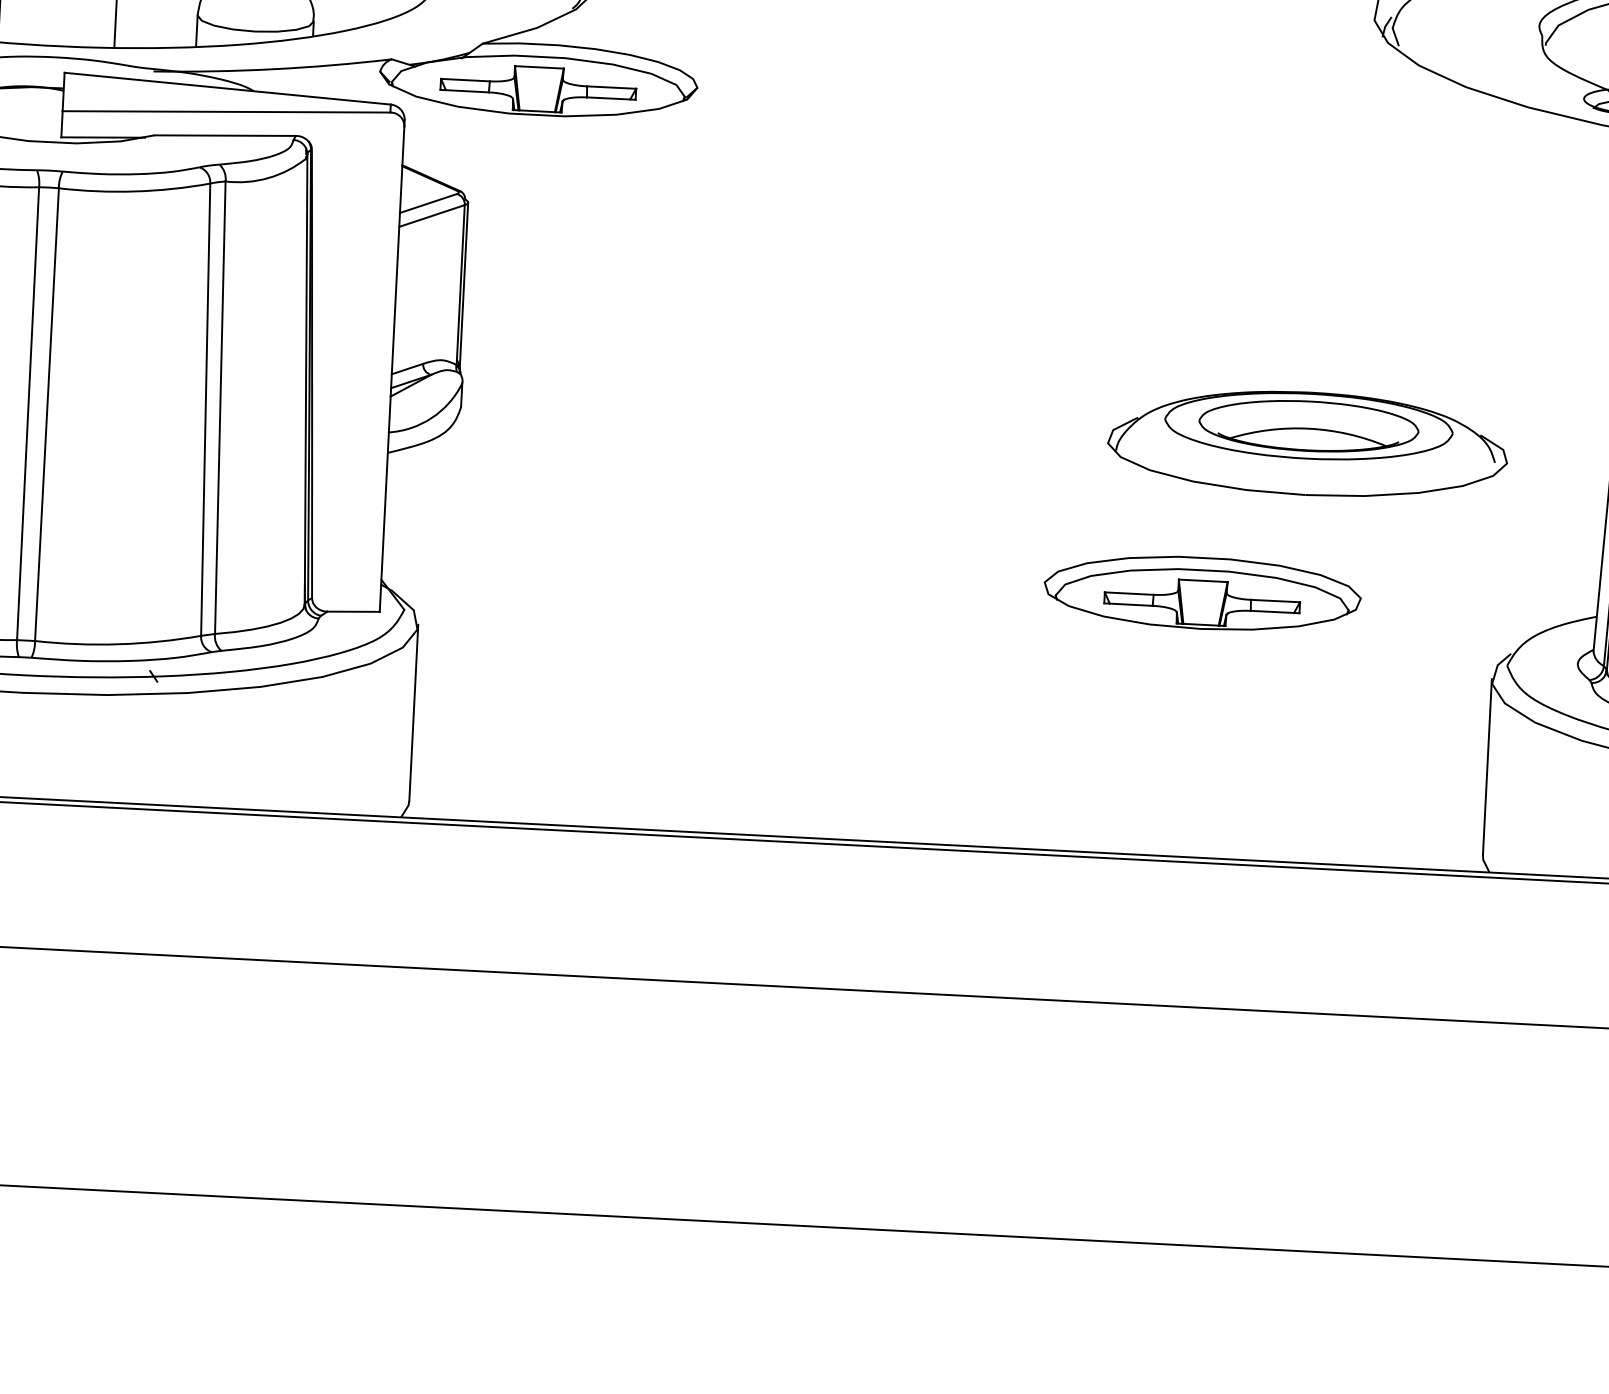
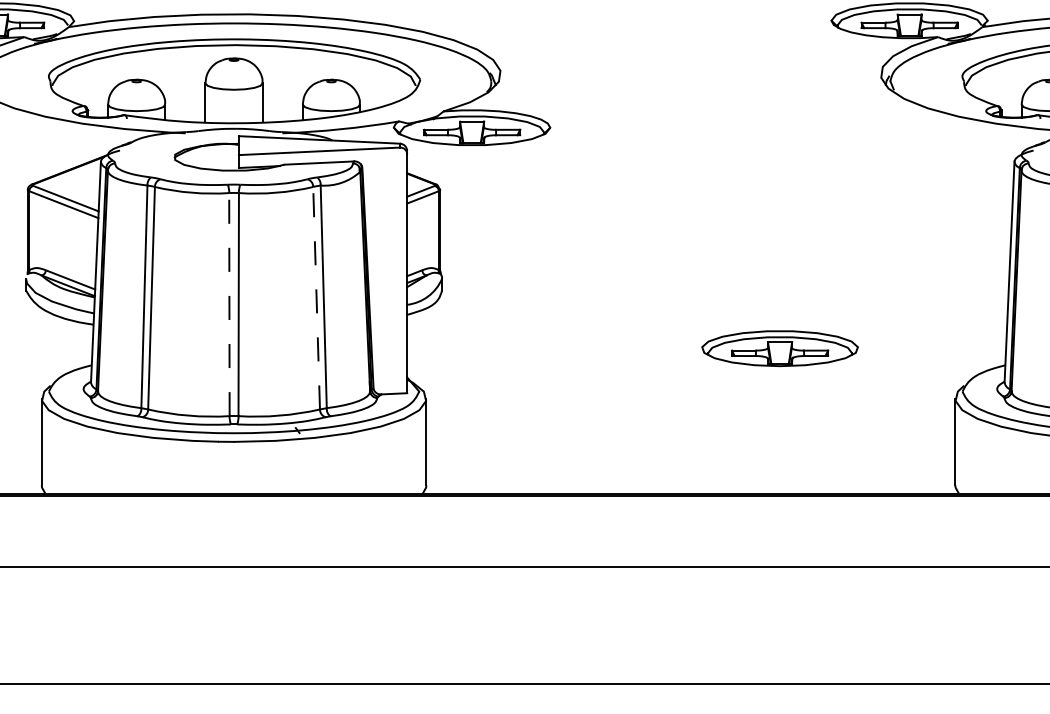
line: (205, 408) -> (316, 297), solid -> dashed
line: (28, 413) -> (229, 304), solid -> dashed
part: (1308, 443) -> (859, 287), removed
part: (1201, 592) -> (779, 348), moved

